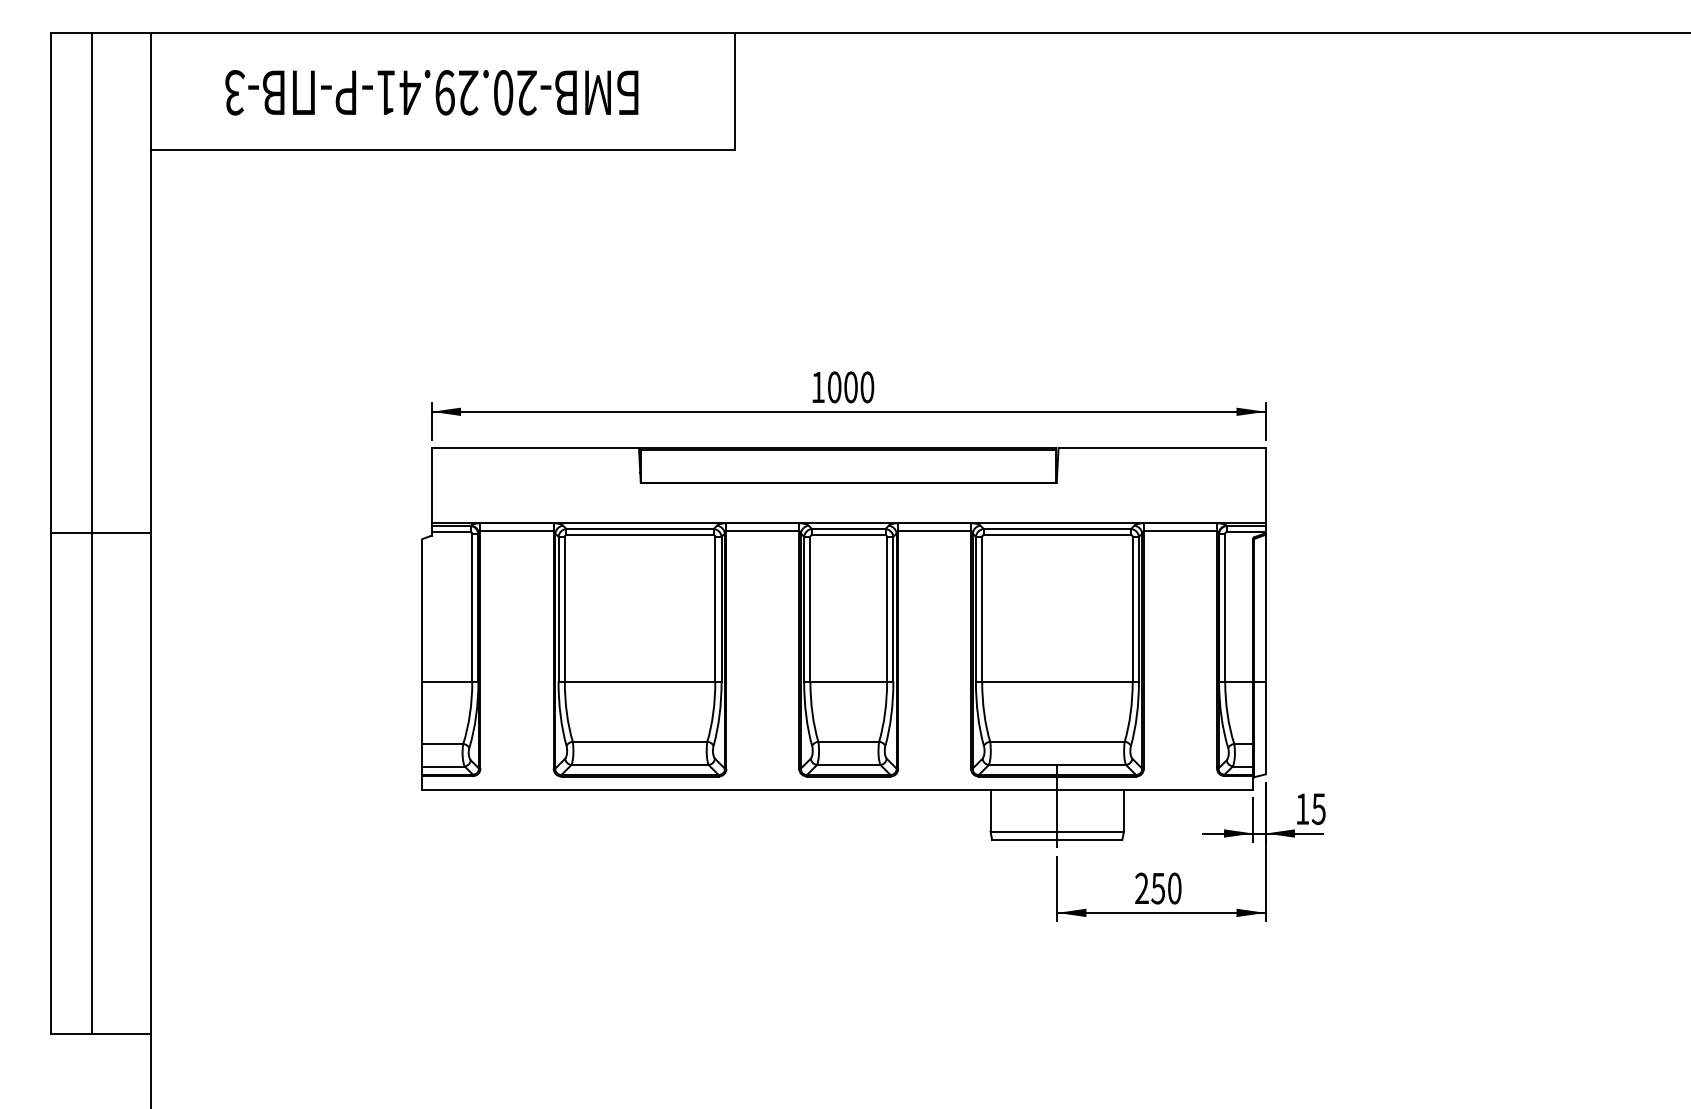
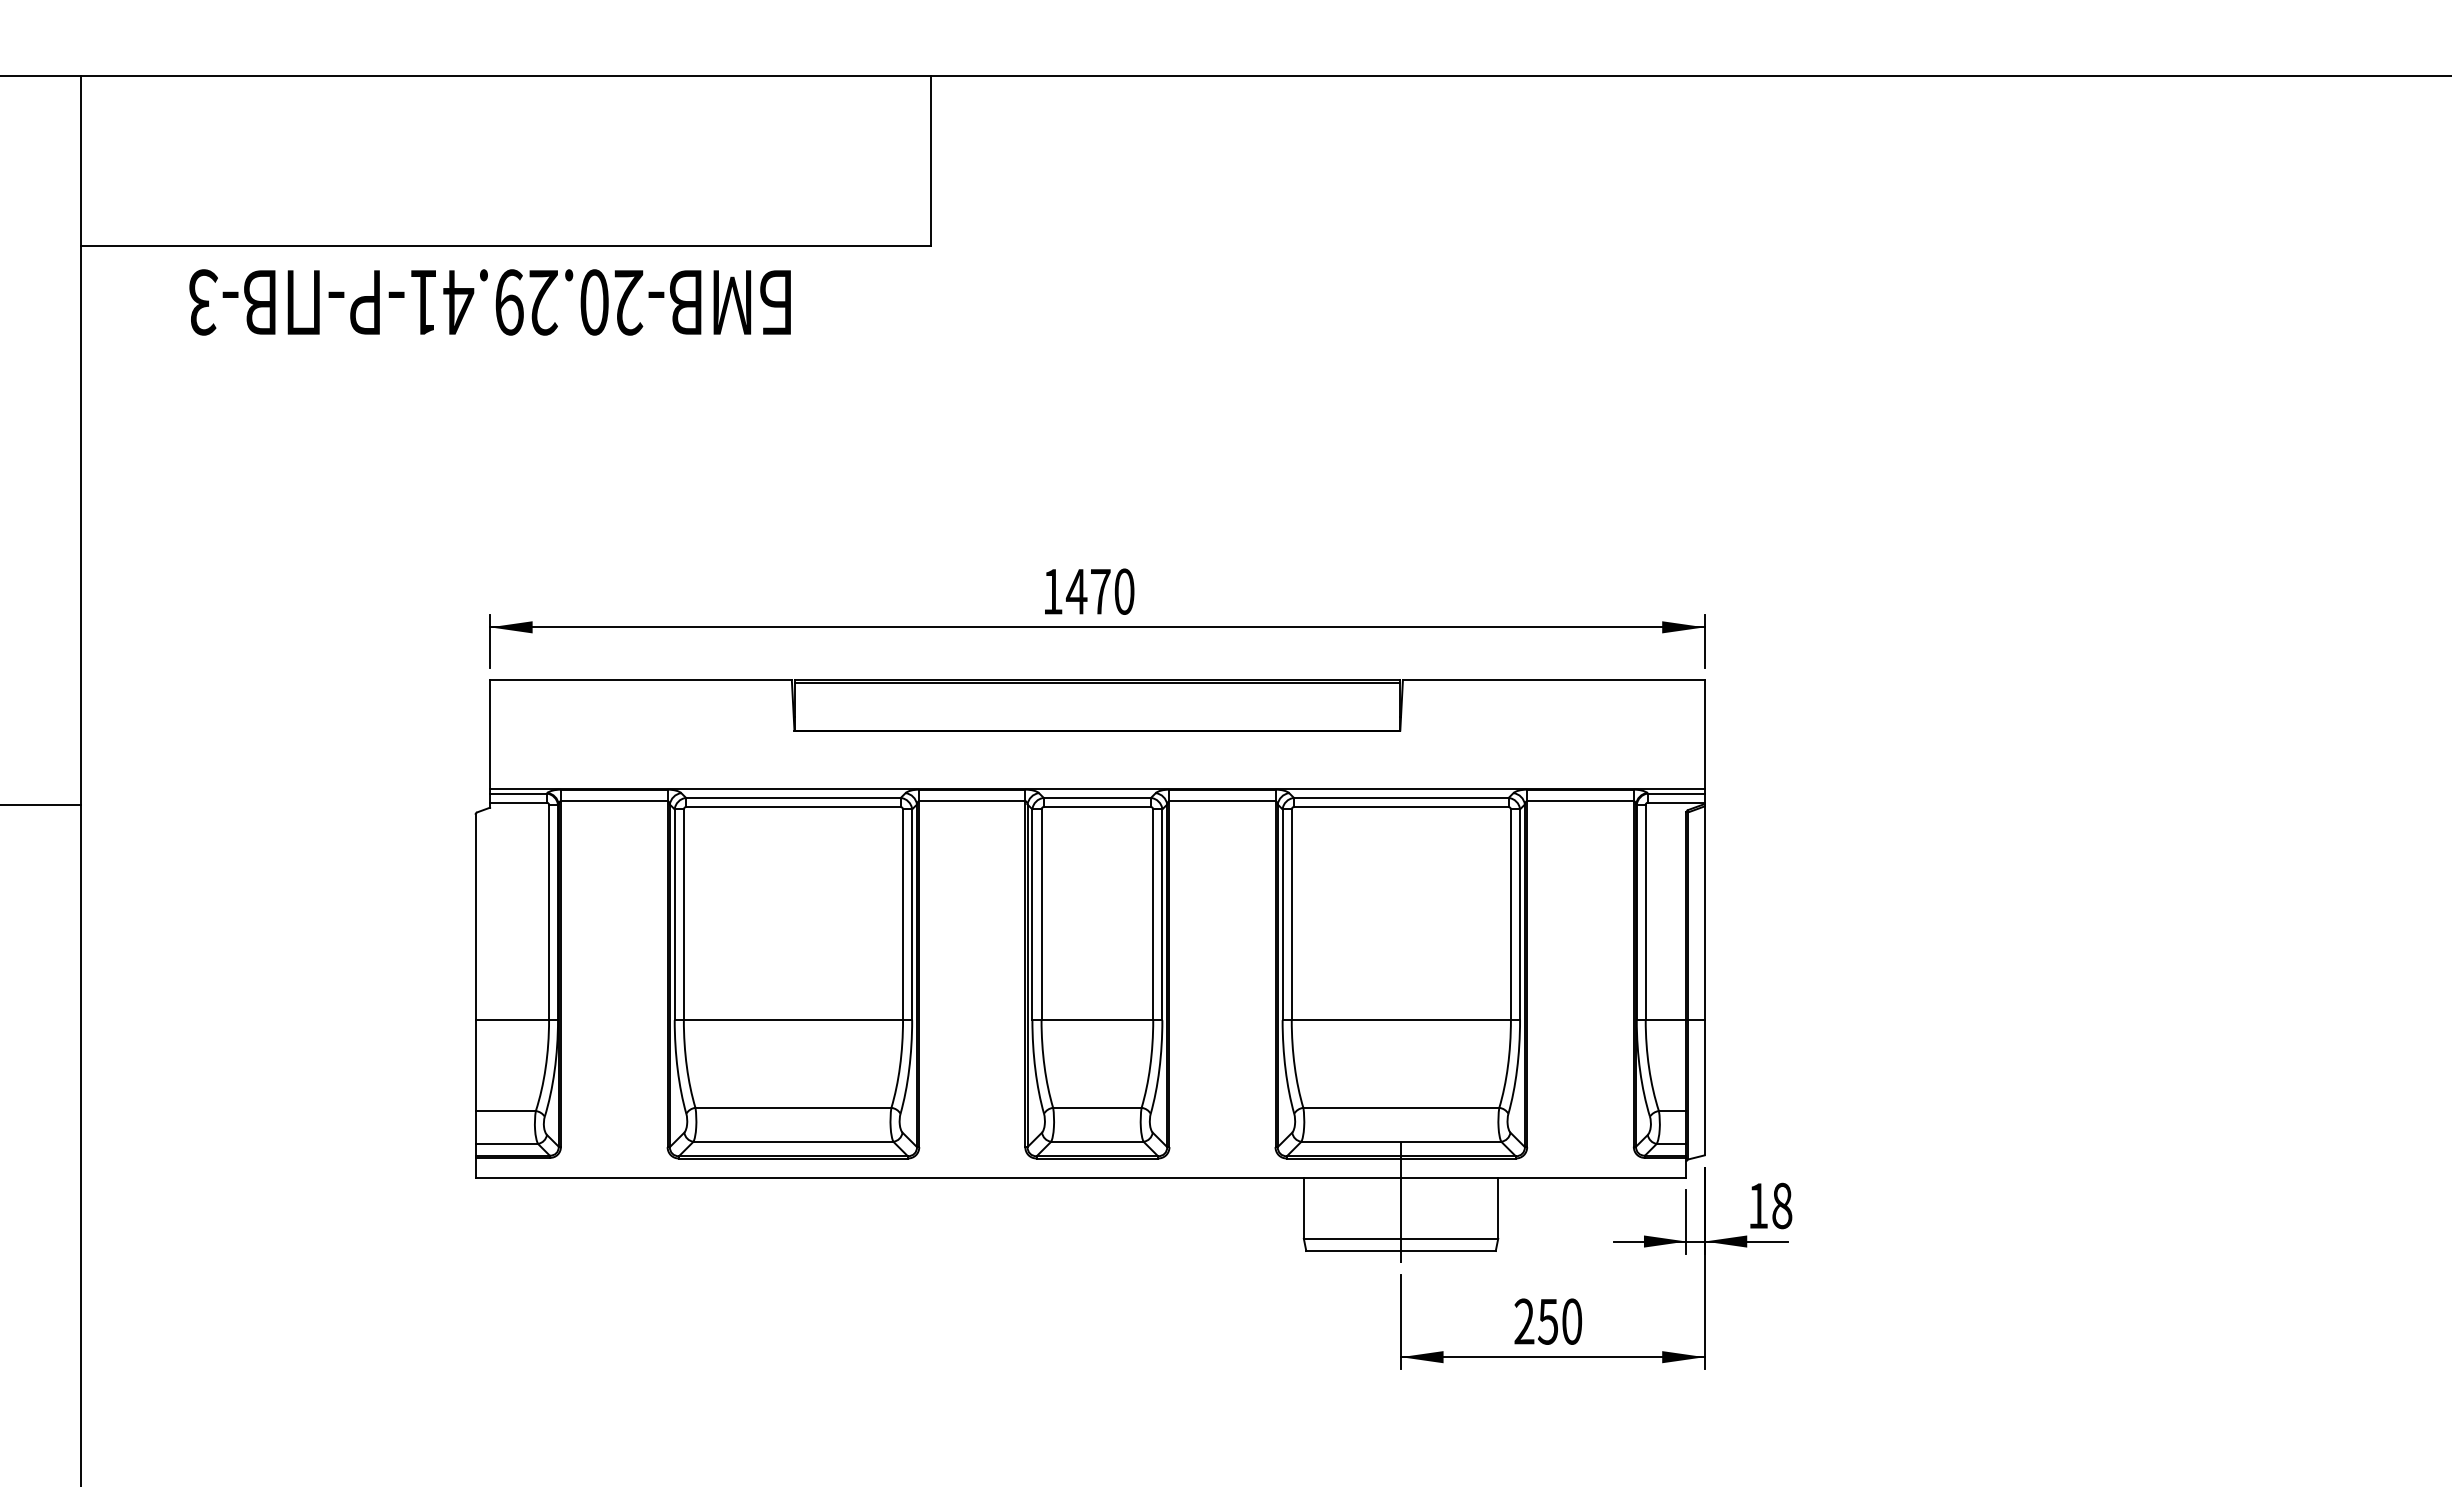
text: (431, 92) -> (489, 302), moved
text: (842, 387) -> (1088, 591), 1000 -> 1470
text: (1318, 808) -> (1781, 1205), 15 -> 18

